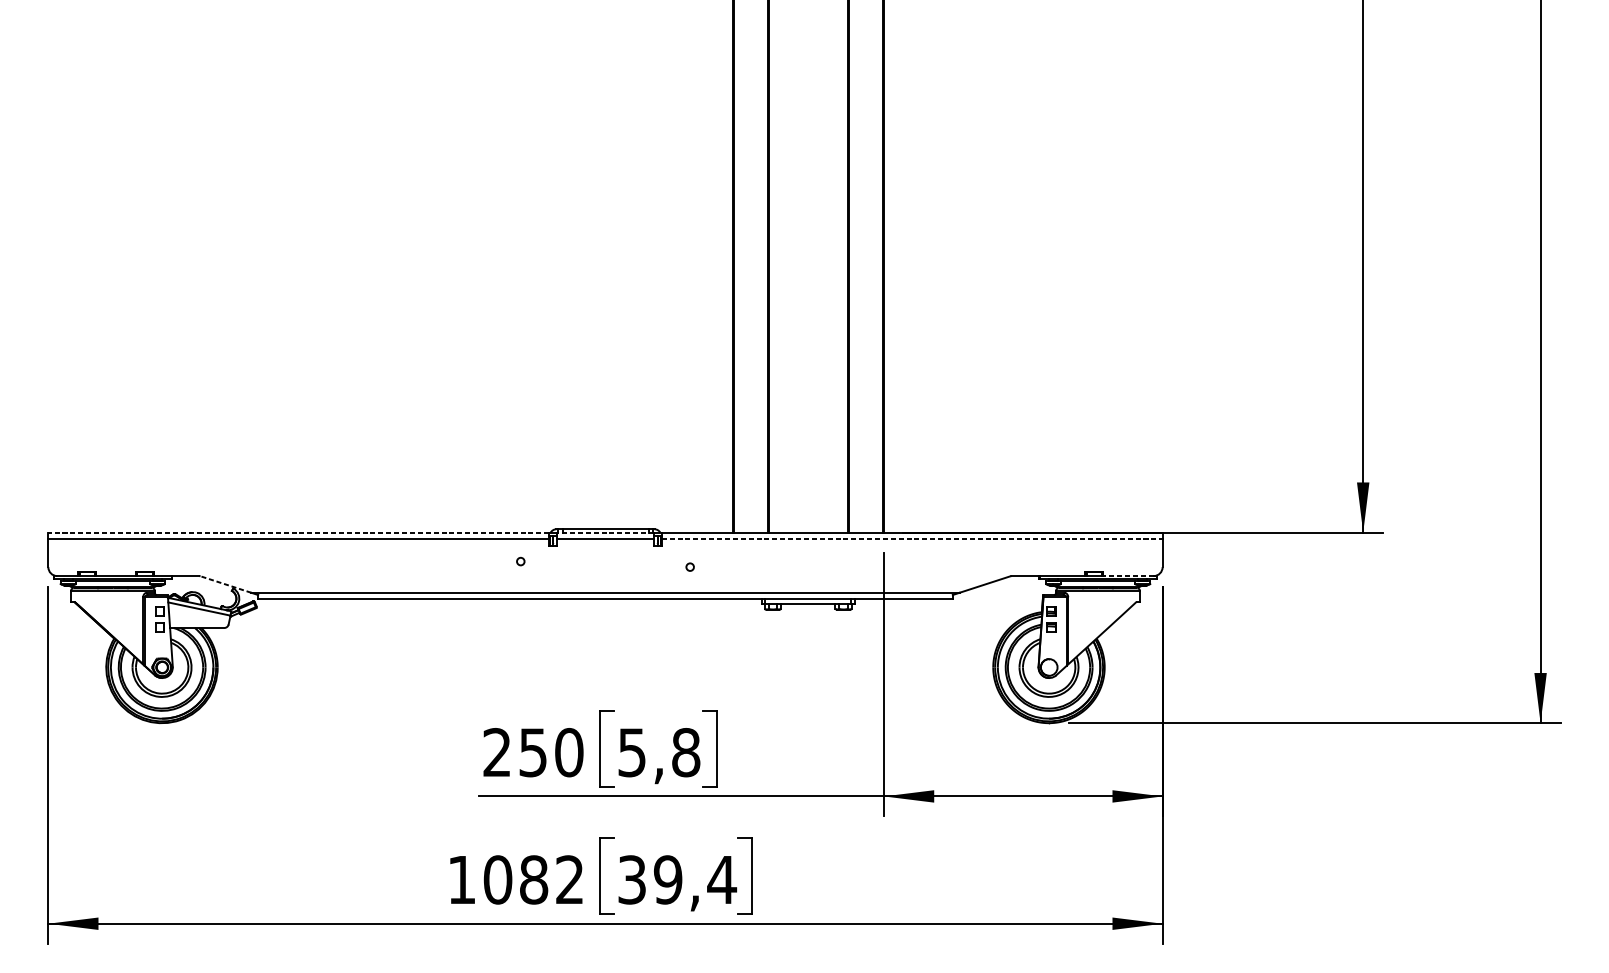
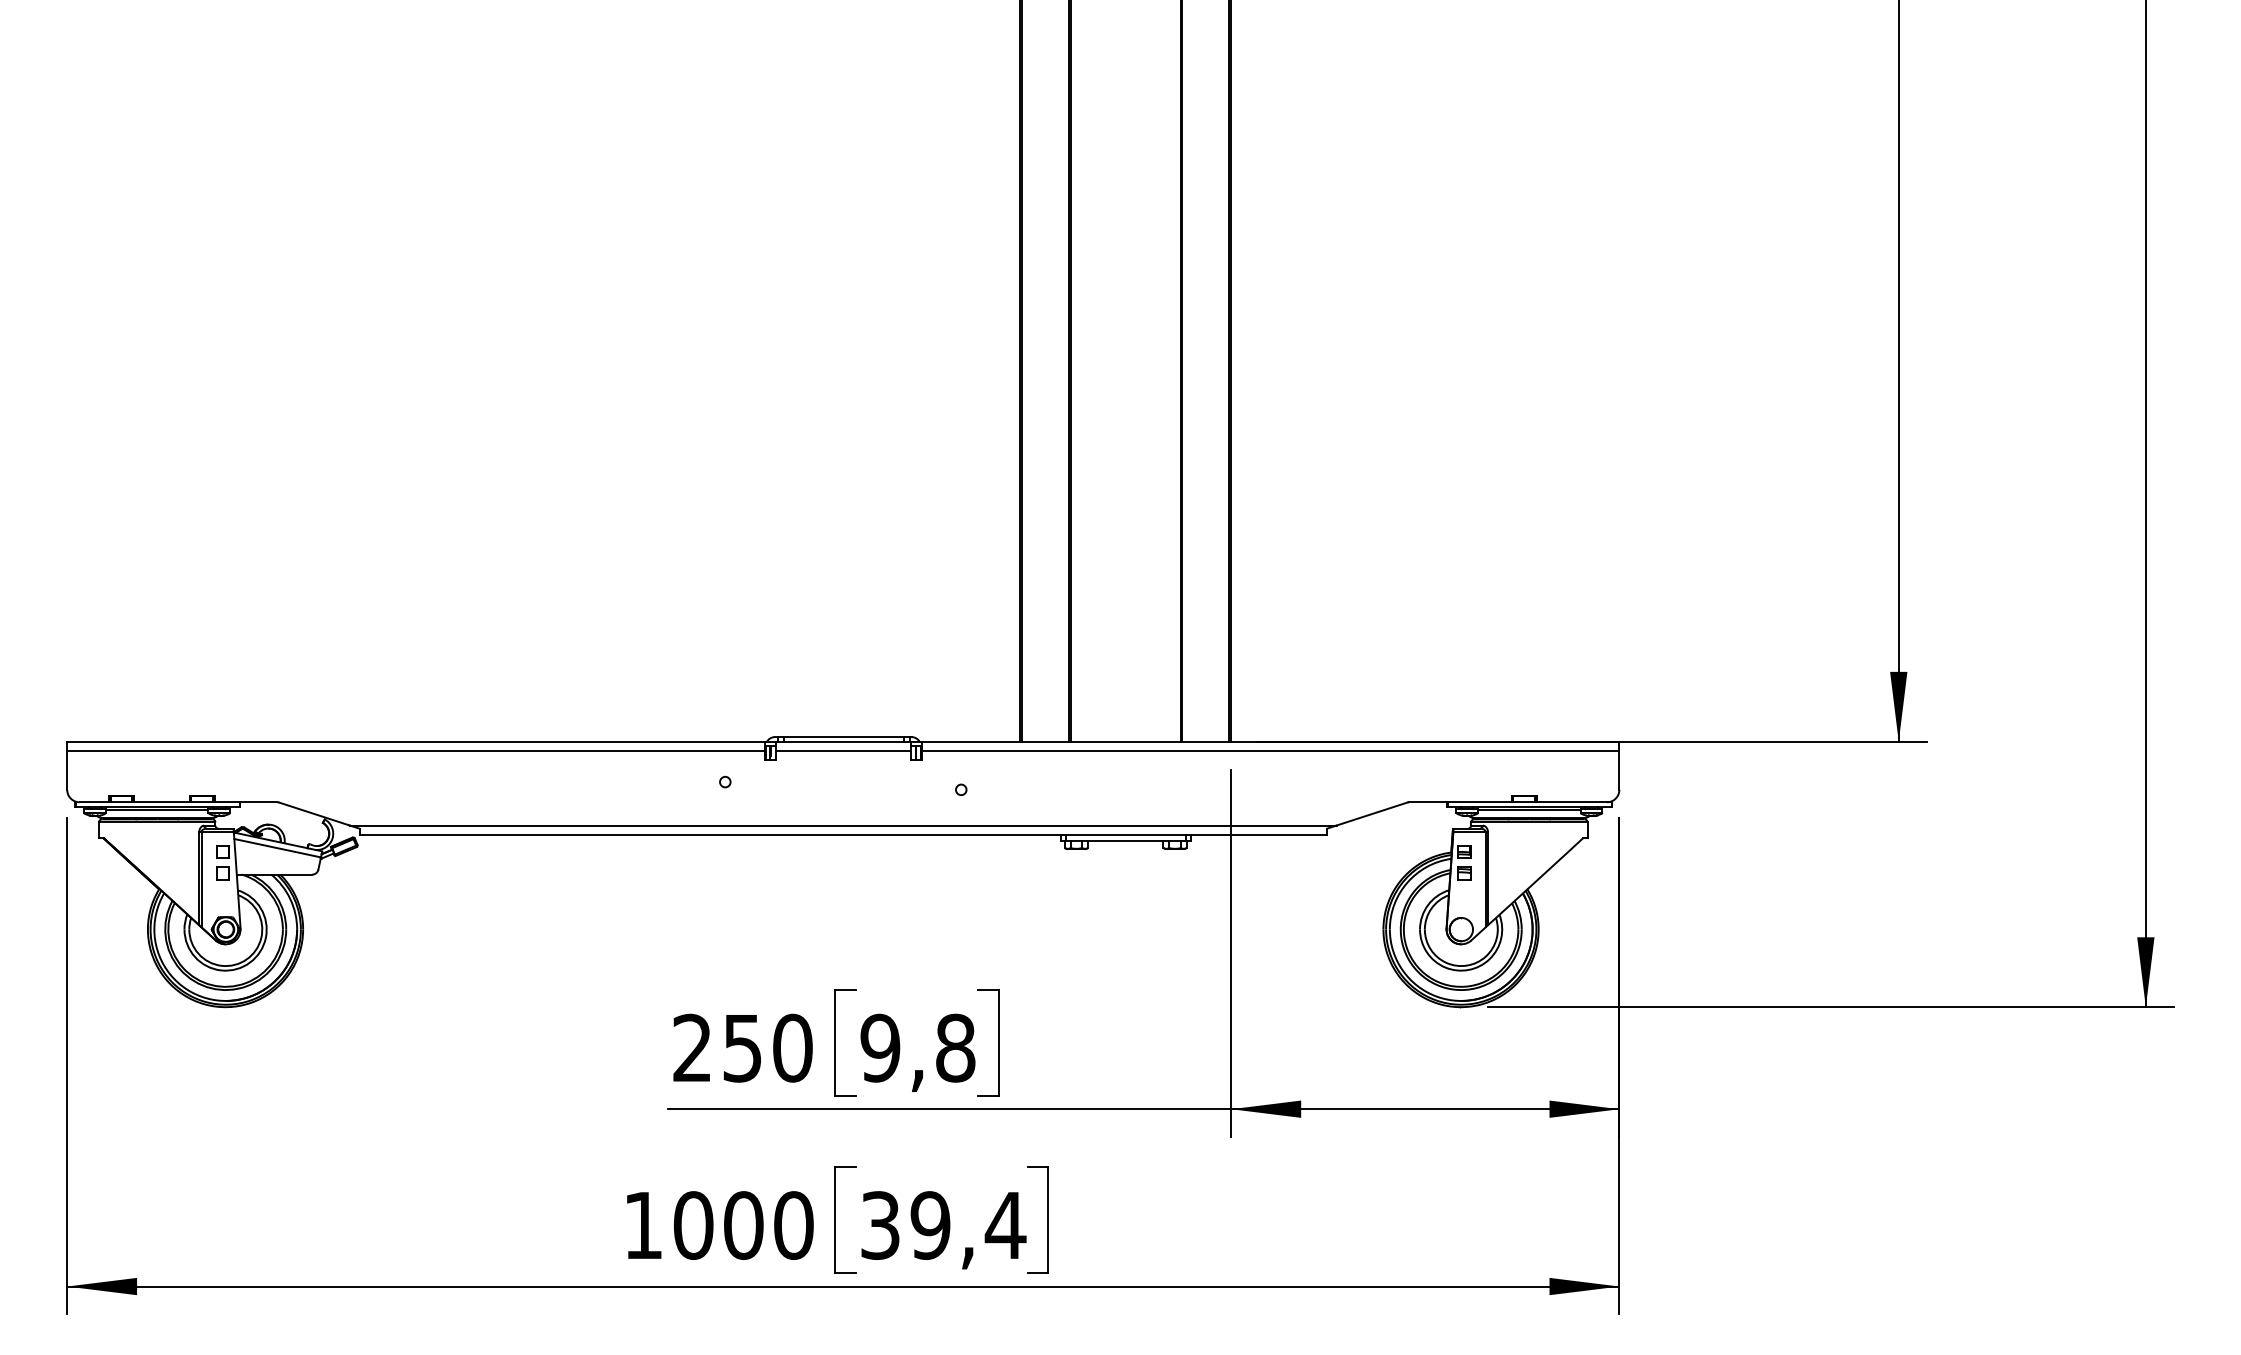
line: (299, 532) -> (416, 741), dashed -> solid
line: (605, 532) -> (843, 741), dashed -> solid
line: (912, 539) -> (1270, 751), dashed -> solid
line: (1128, 576) -> (1571, 802), dashed -> solid
line: (225, 584) -> (314, 813), dashed -> solid
text: (632, 752) -> (880, 1047), 5,8 -> 9,8
text: (551, 879) -> (768, 1225), 1082 -> 1000

